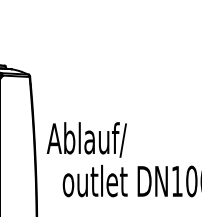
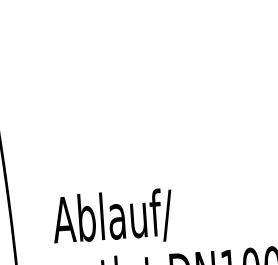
text: (86, 139) -> (112, 217), moved

